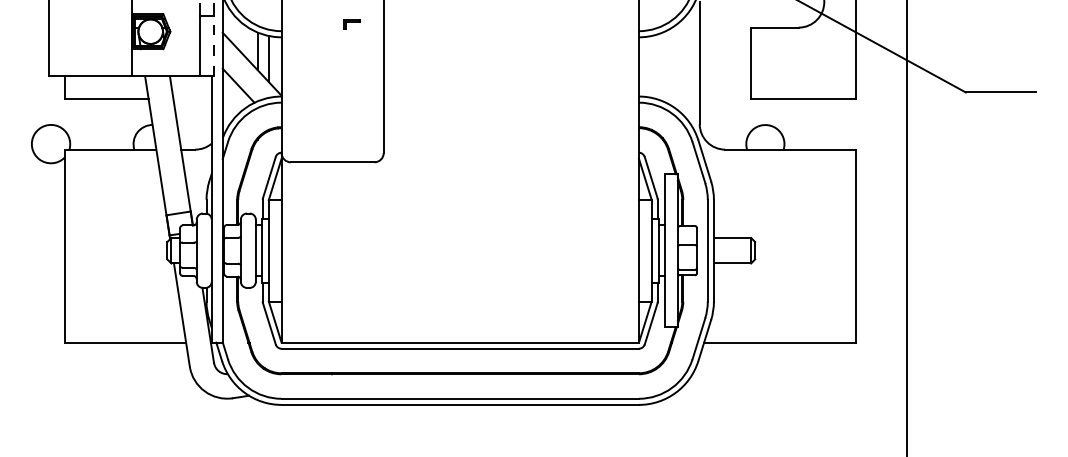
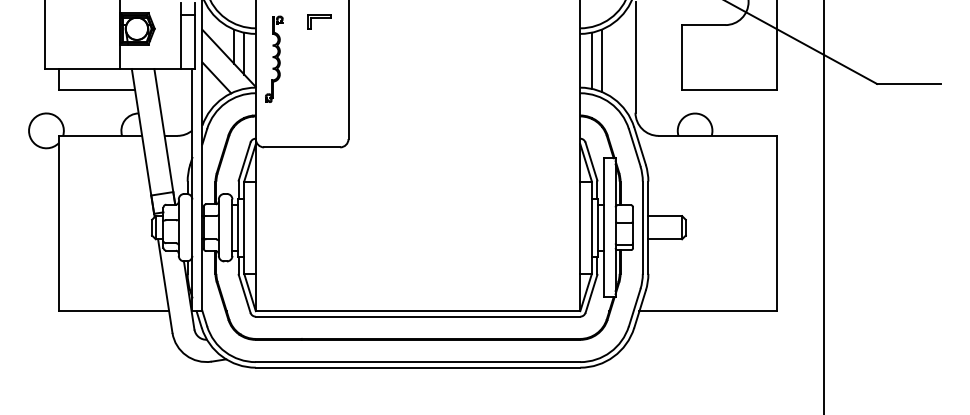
part: (351, 23) -> (319, 21), size x1.67
line: (214, 45) -> (194, 41), dashed -> solid
part: (302, 64) -> (274, 58), added
line: (651, 66) -> (591, 60), added
line: (663, 66) -> (602, 60), added

